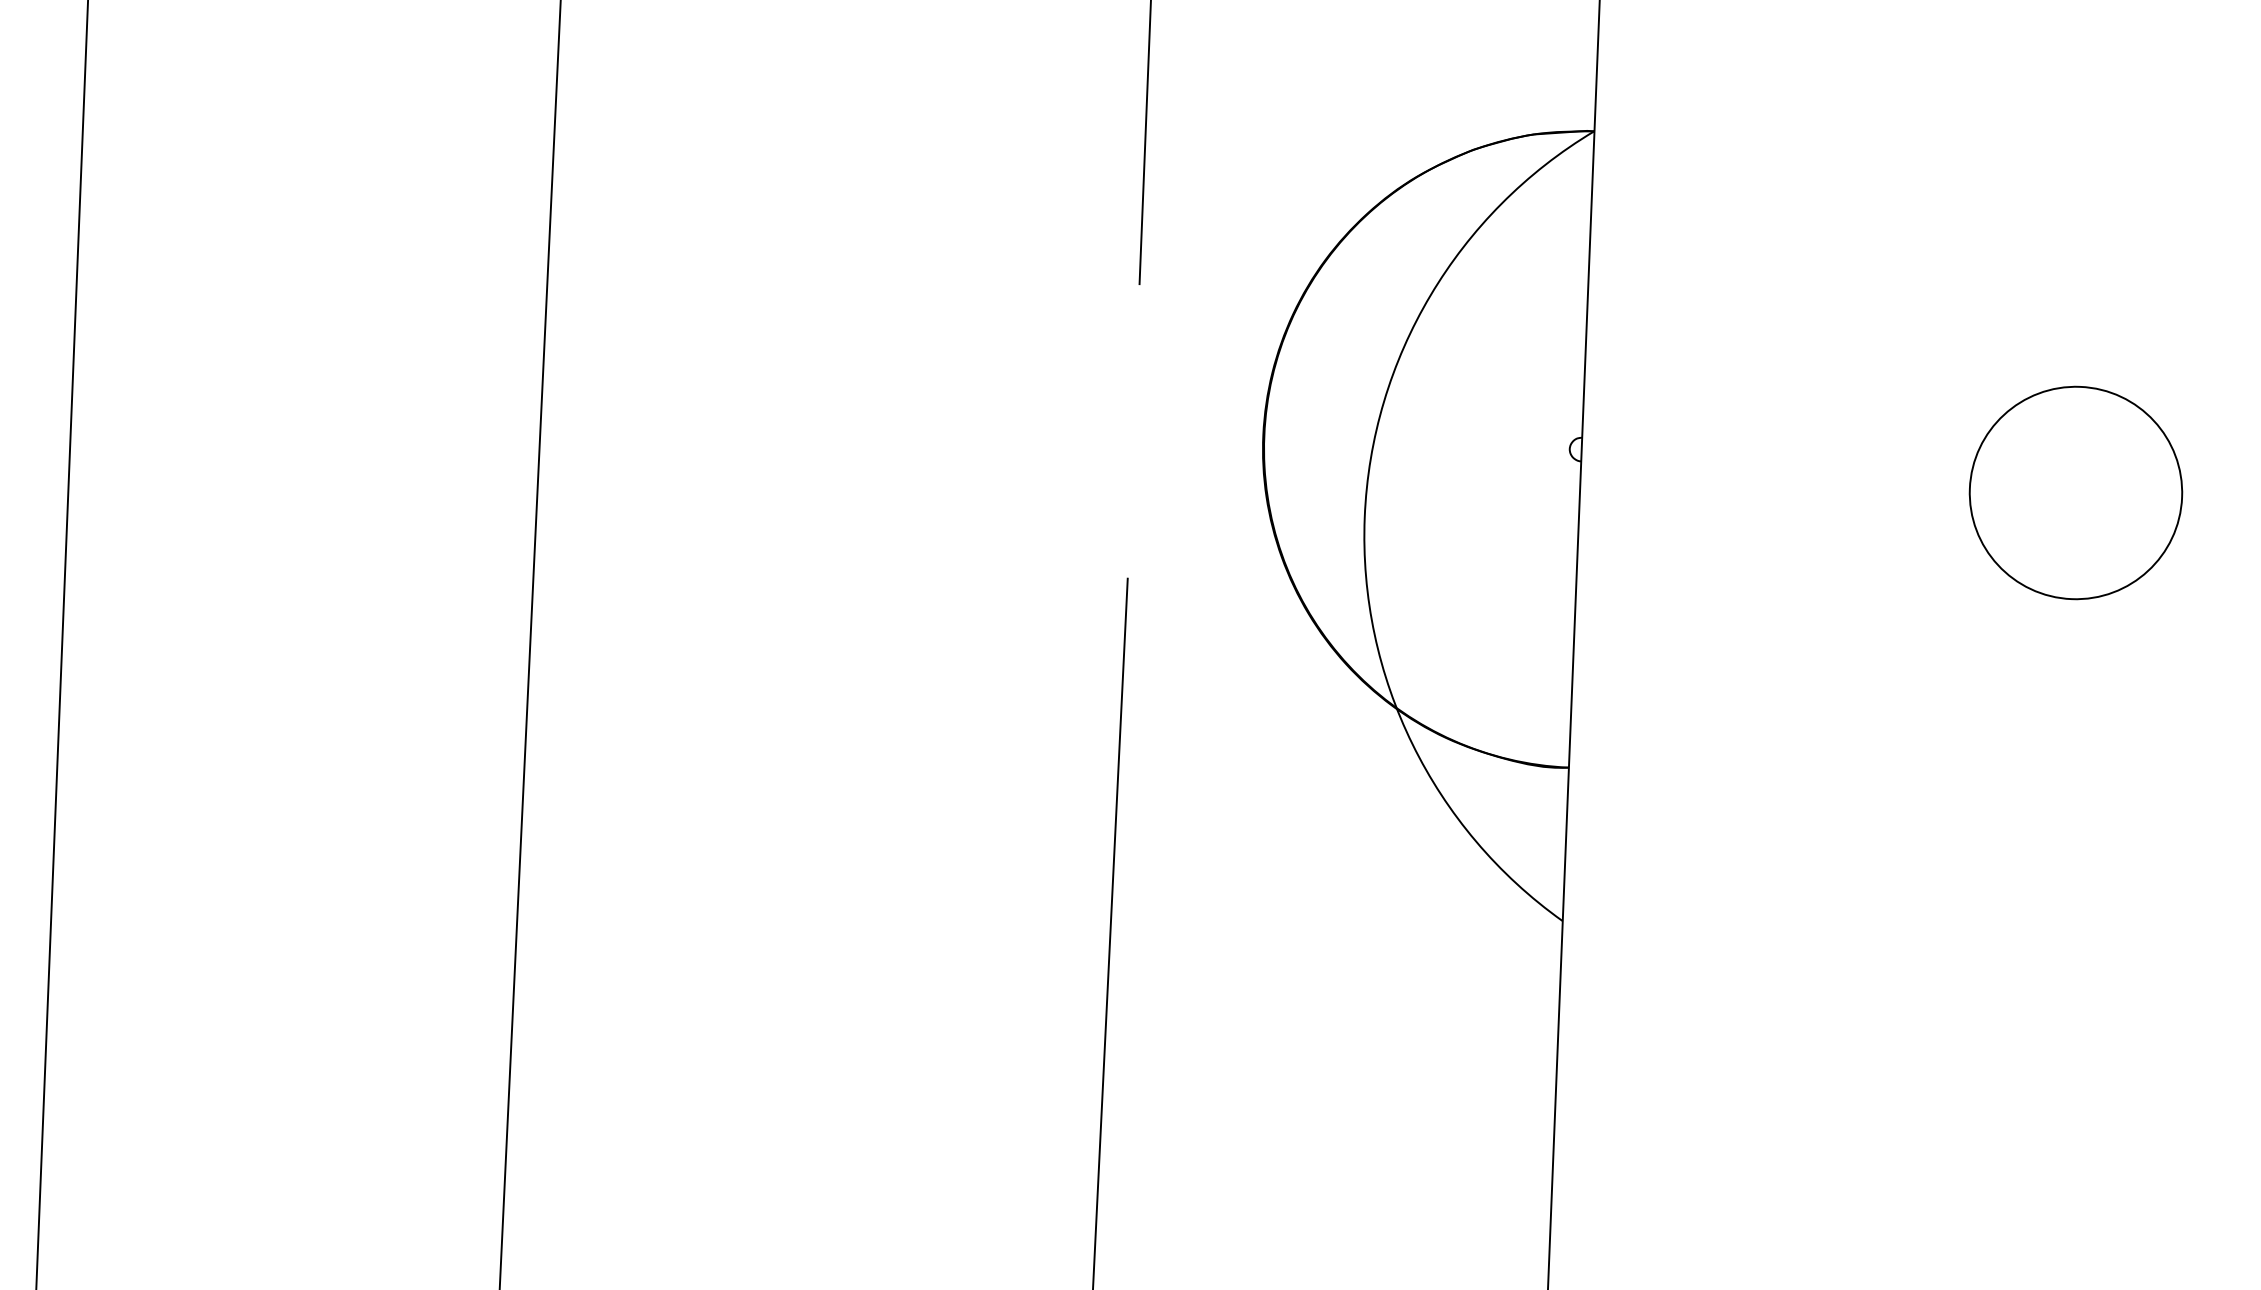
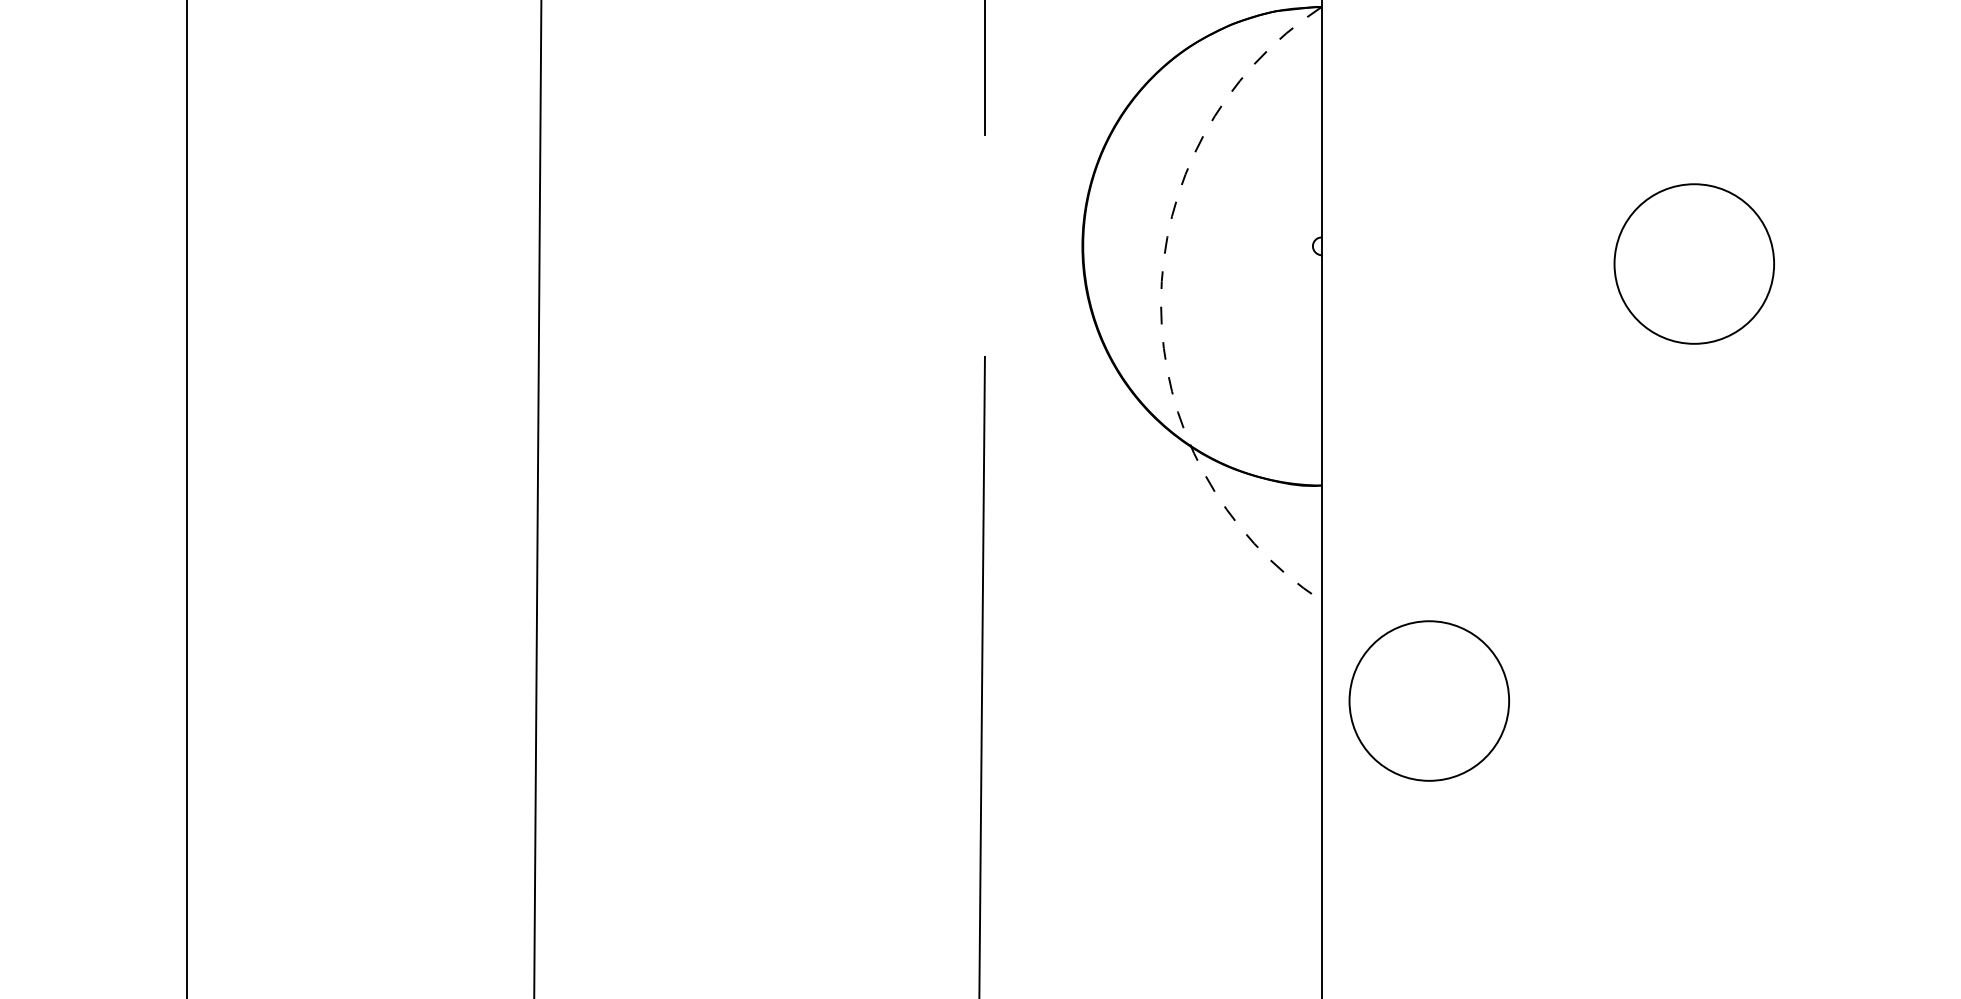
arc: (1365, 517) -> (1161, 303), solid -> dashed
circle: (1699, 1059) -> (1428, 700), added

